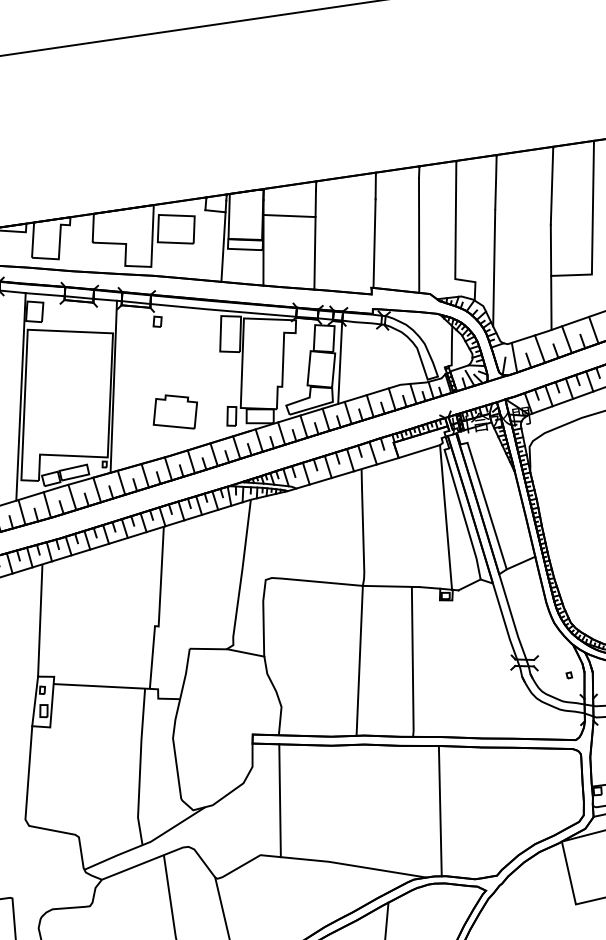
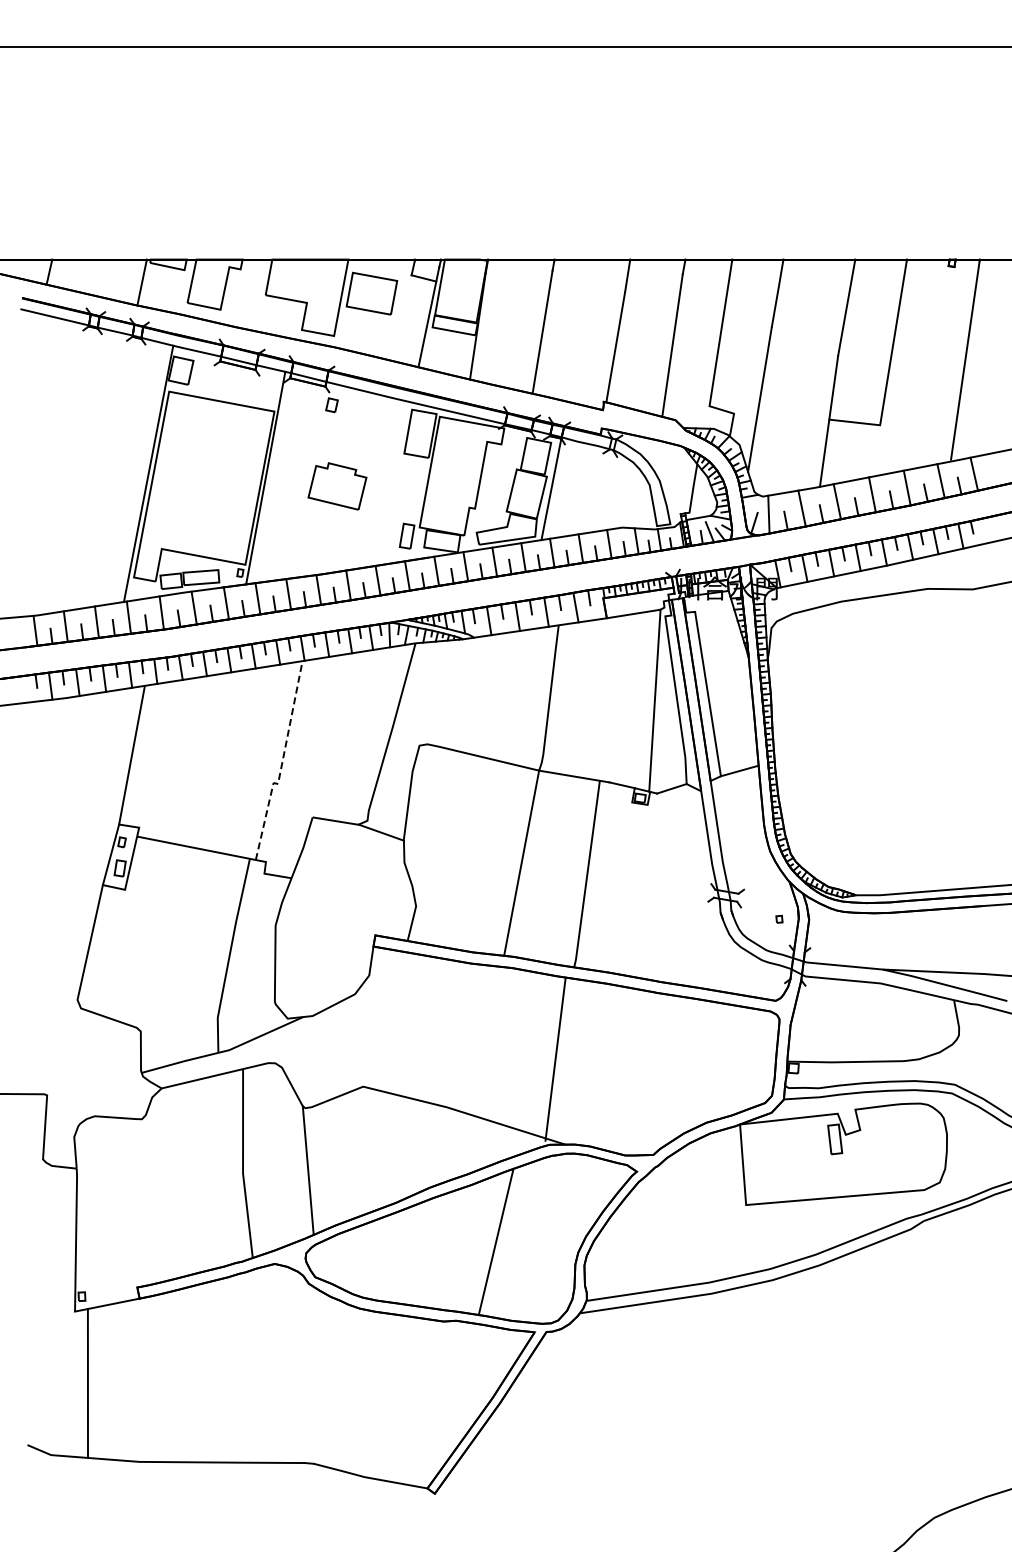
line: (289, 215) -> (514, 297), removed
part: (175, 412) -> (337, 486), moved
line: (159, 610) -> (281, 764), solid -> dashed
line: (280, 800) -> (397, 1022), removed
line: (440, 811) -> (555, 1059), moved

